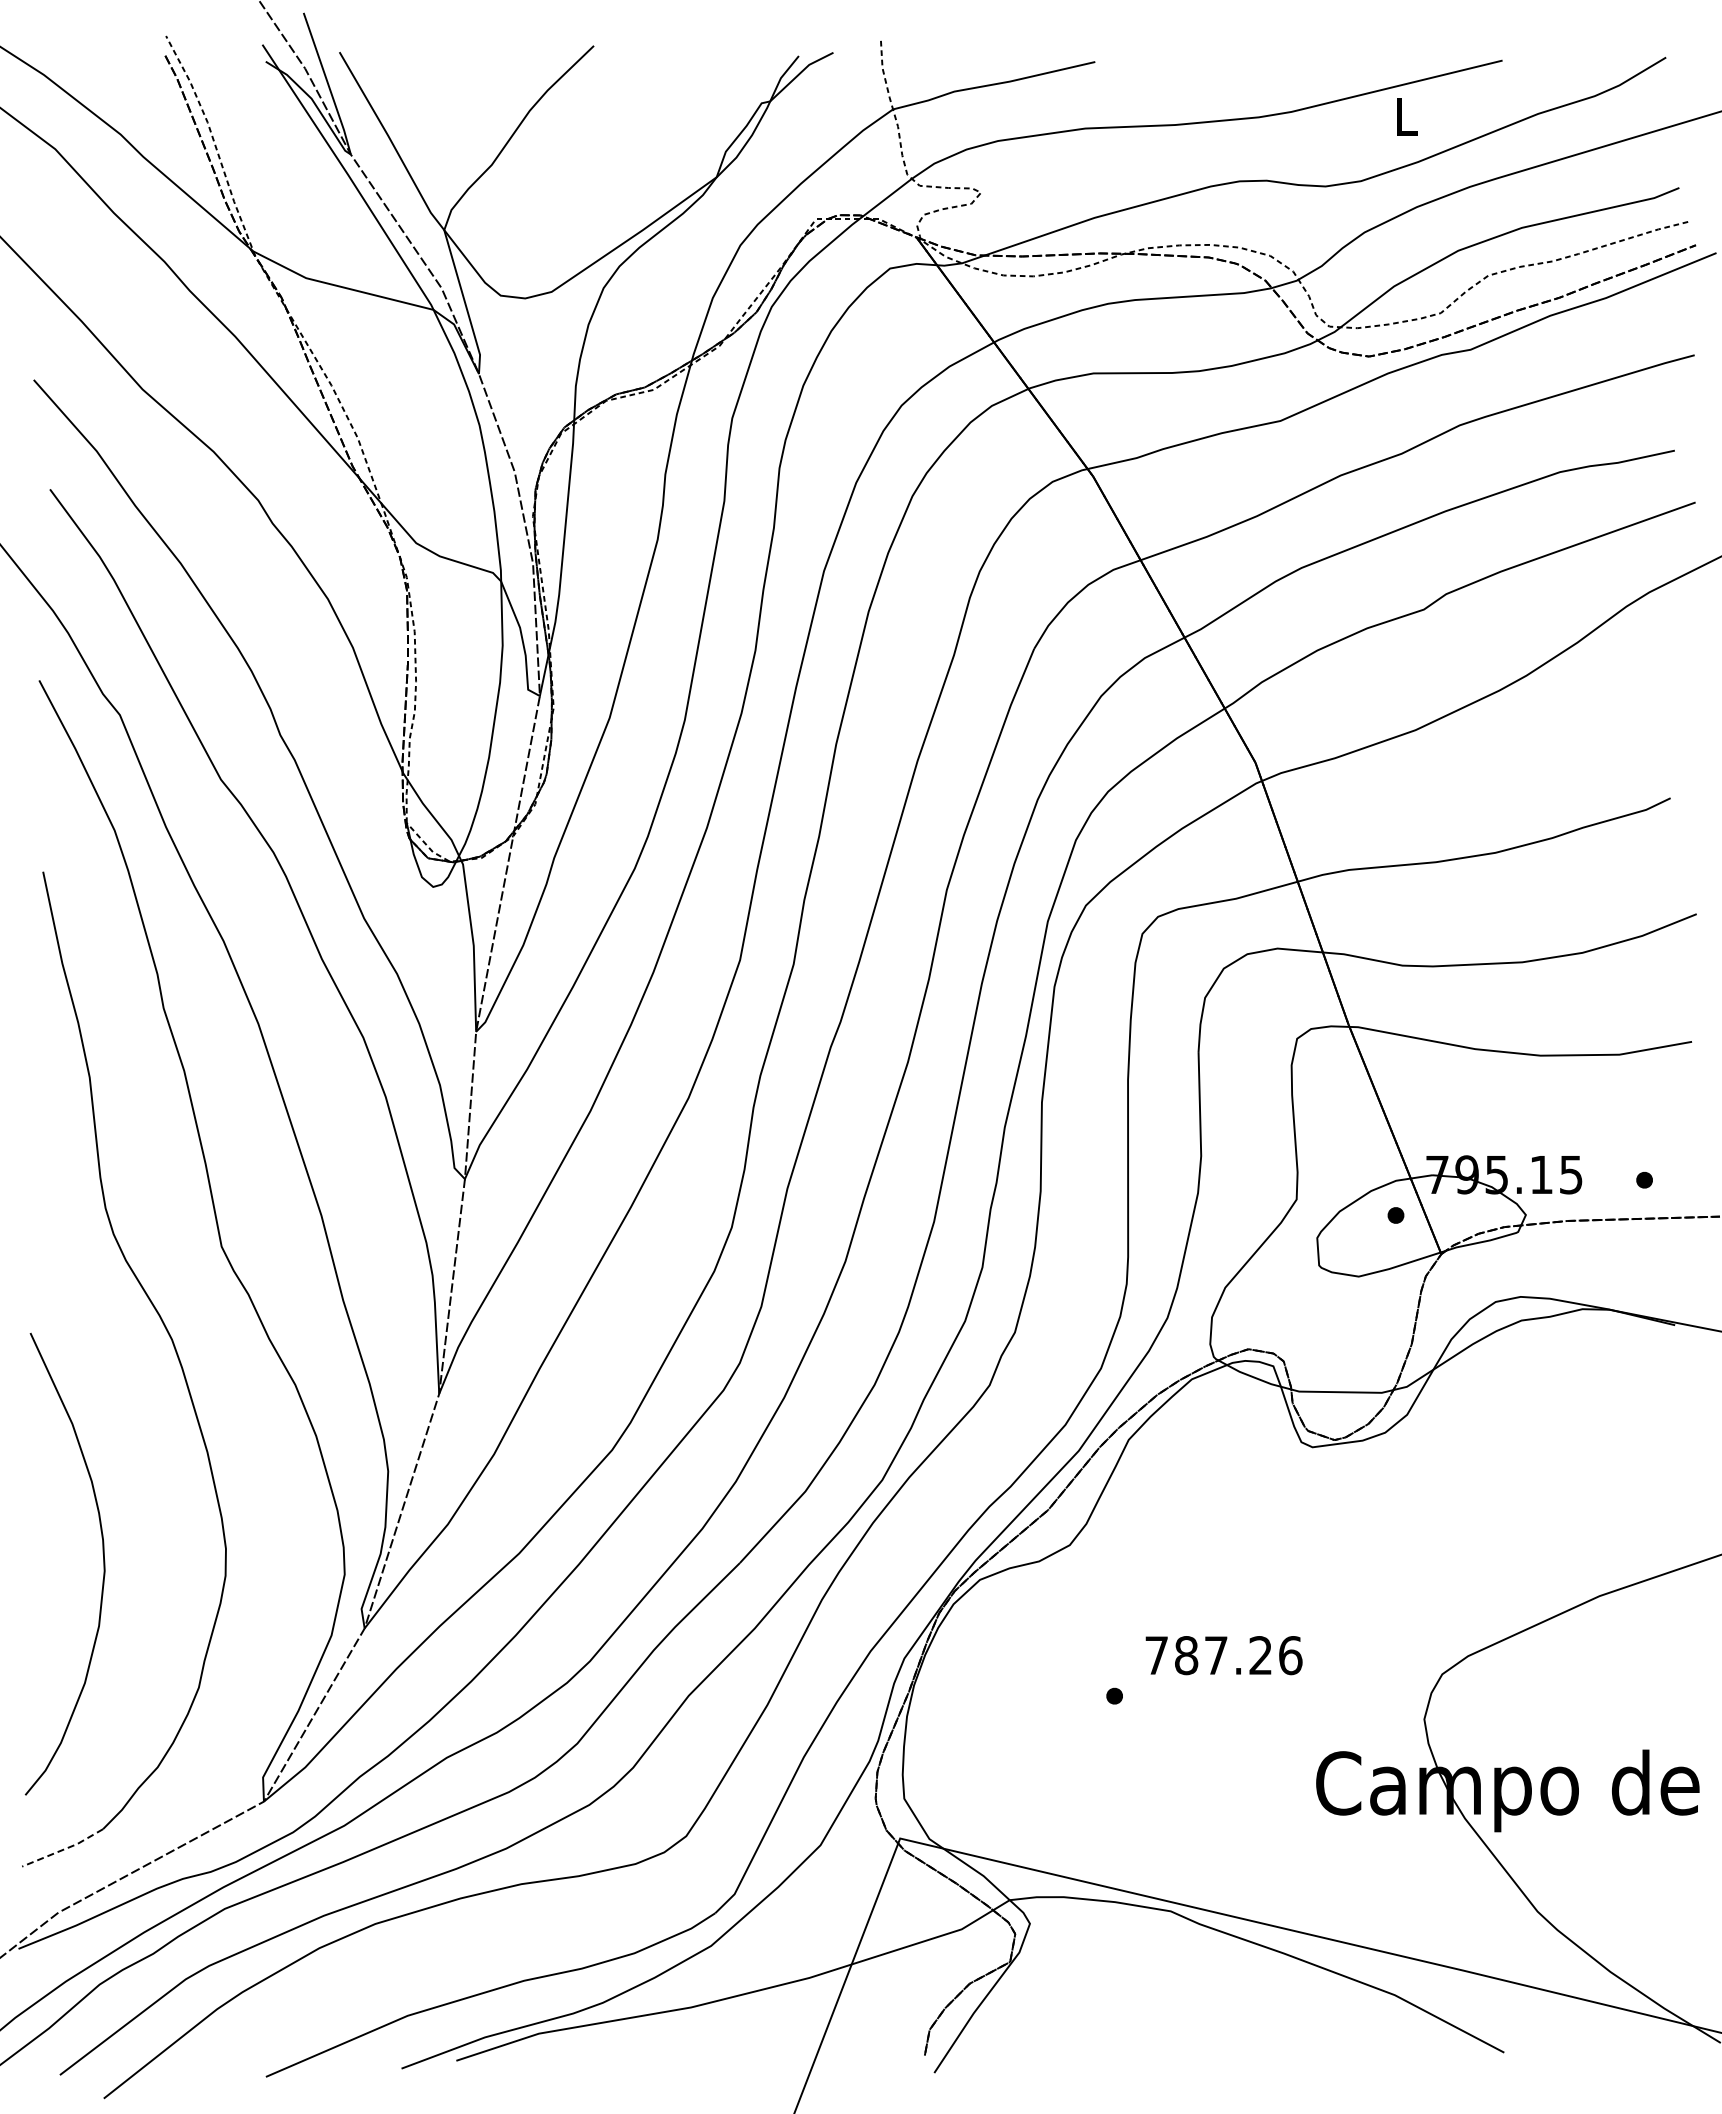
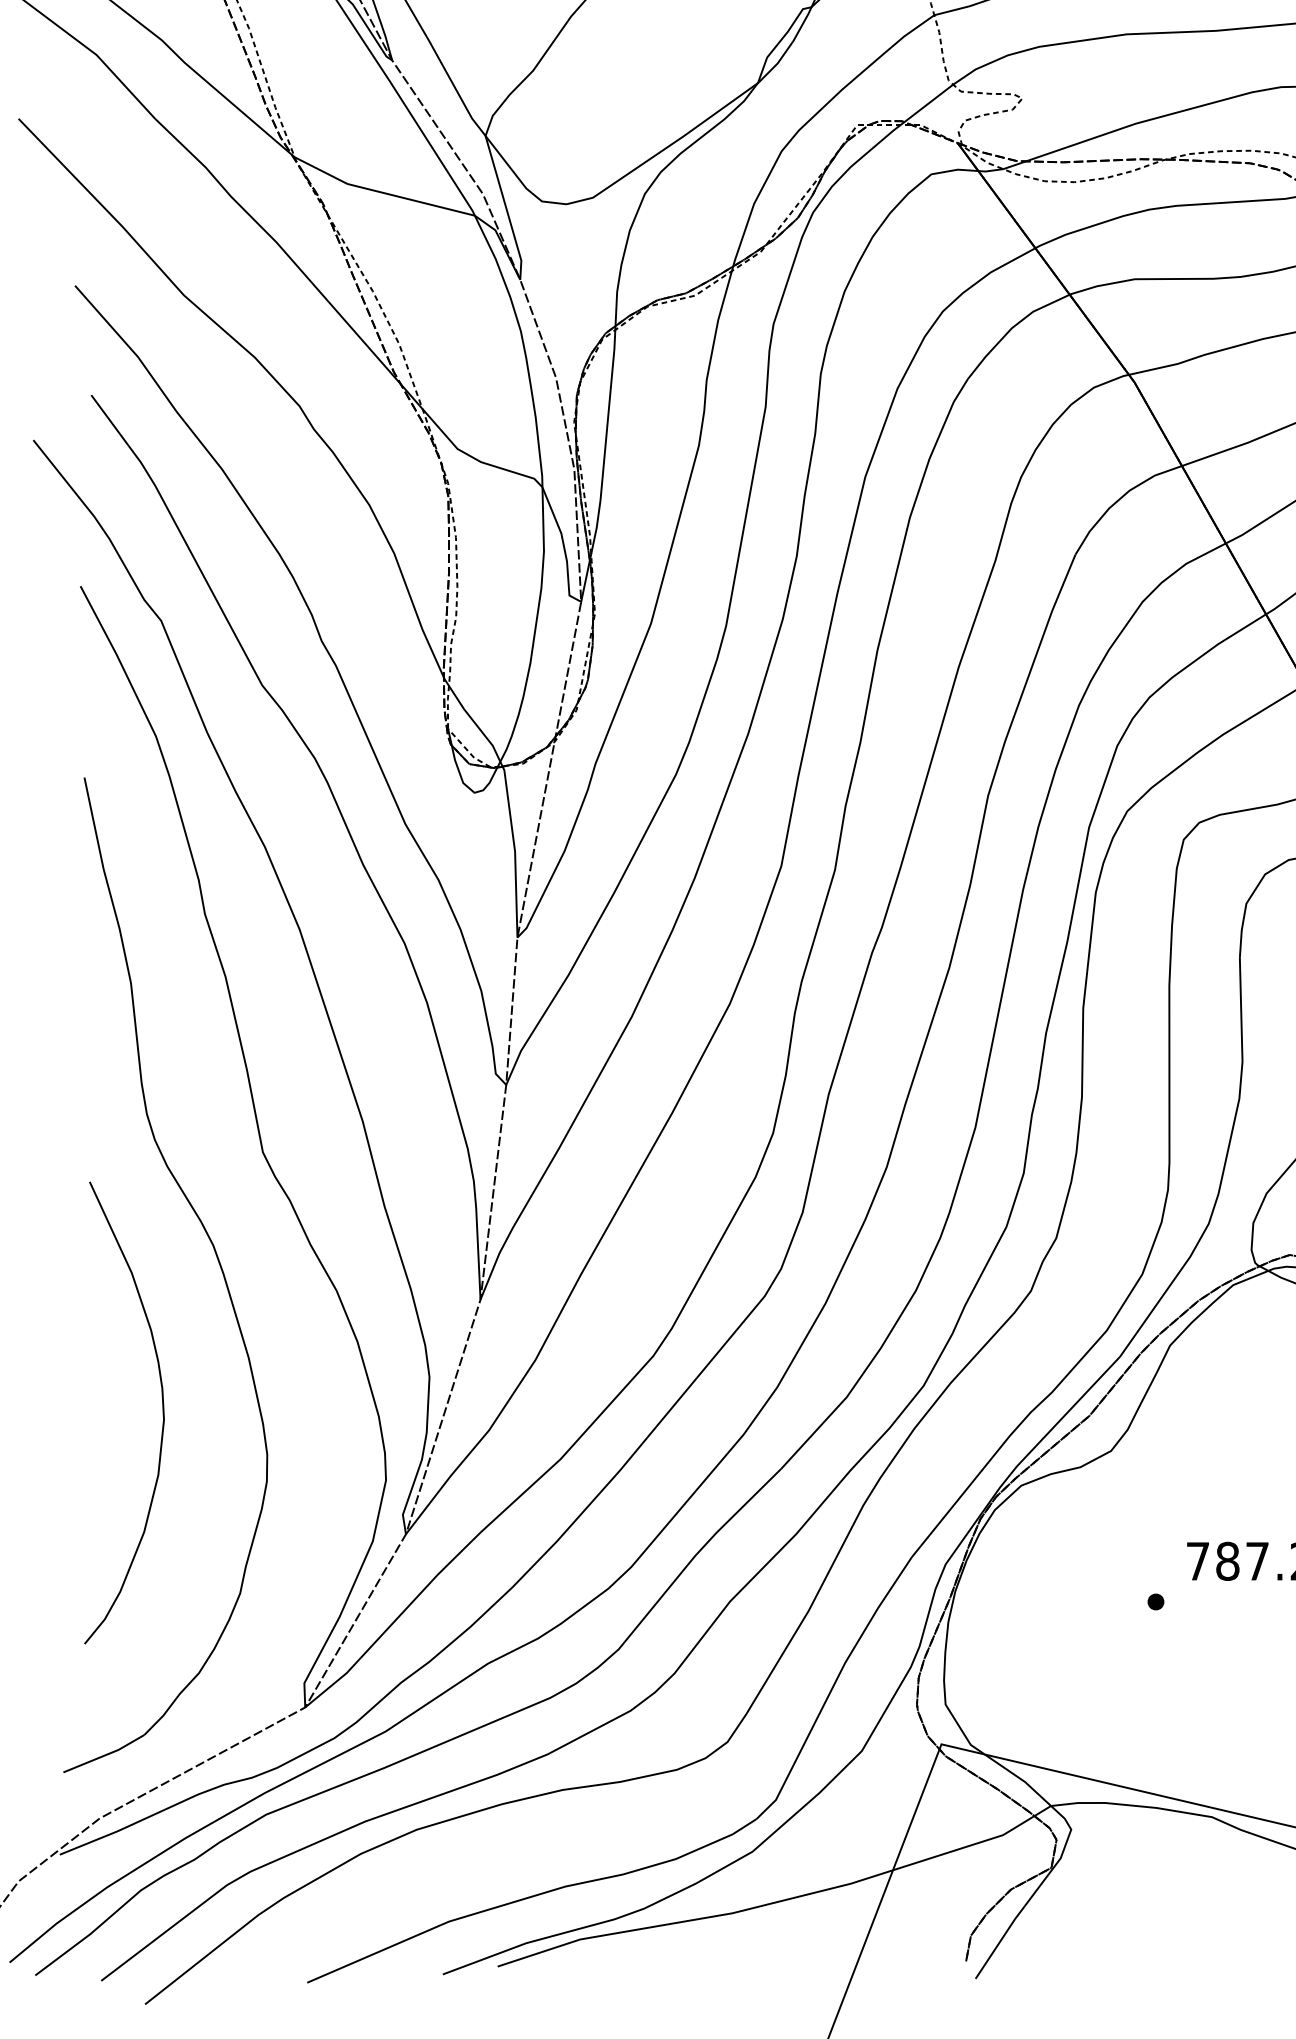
curve: (103, 1563) -> (162, 1412), moved
line: (63, 1849) -> (104, 1755), dashed -> solid

